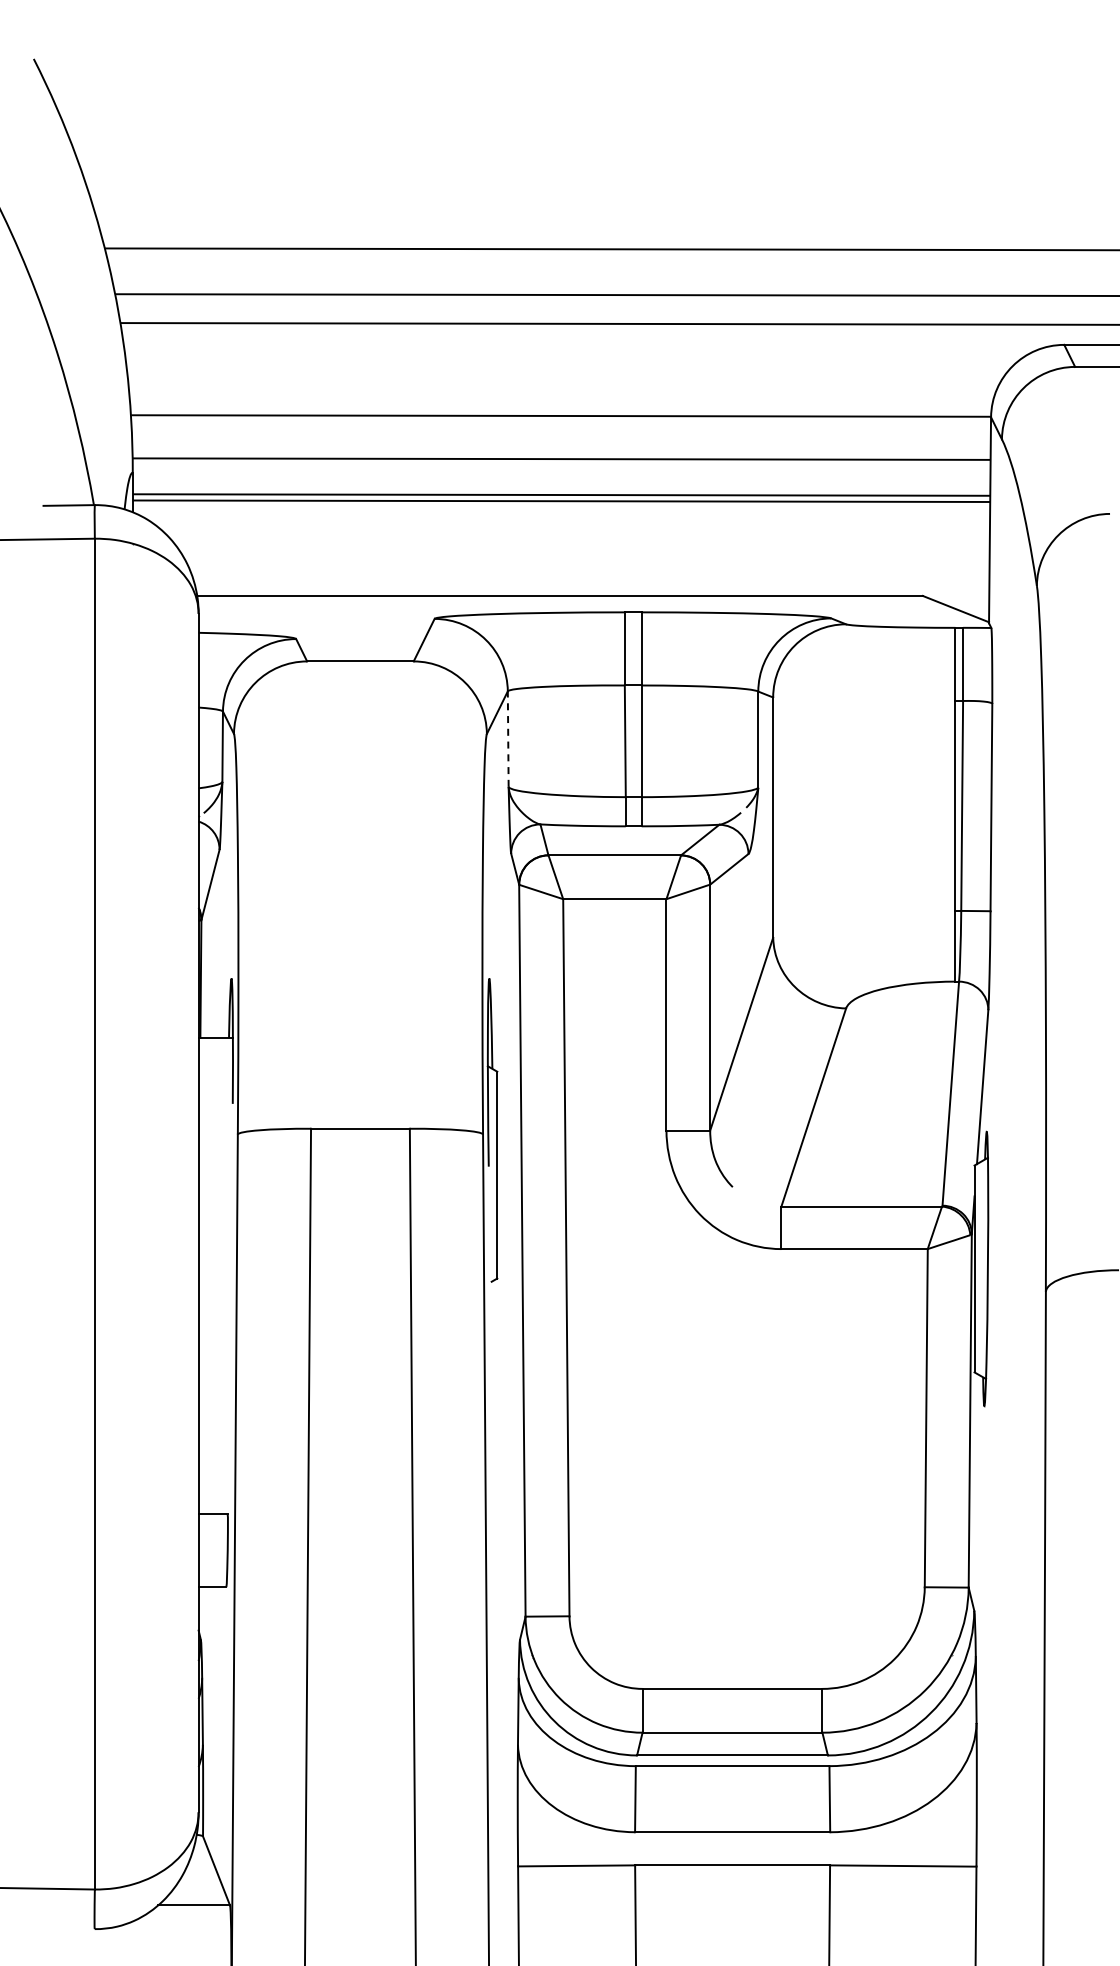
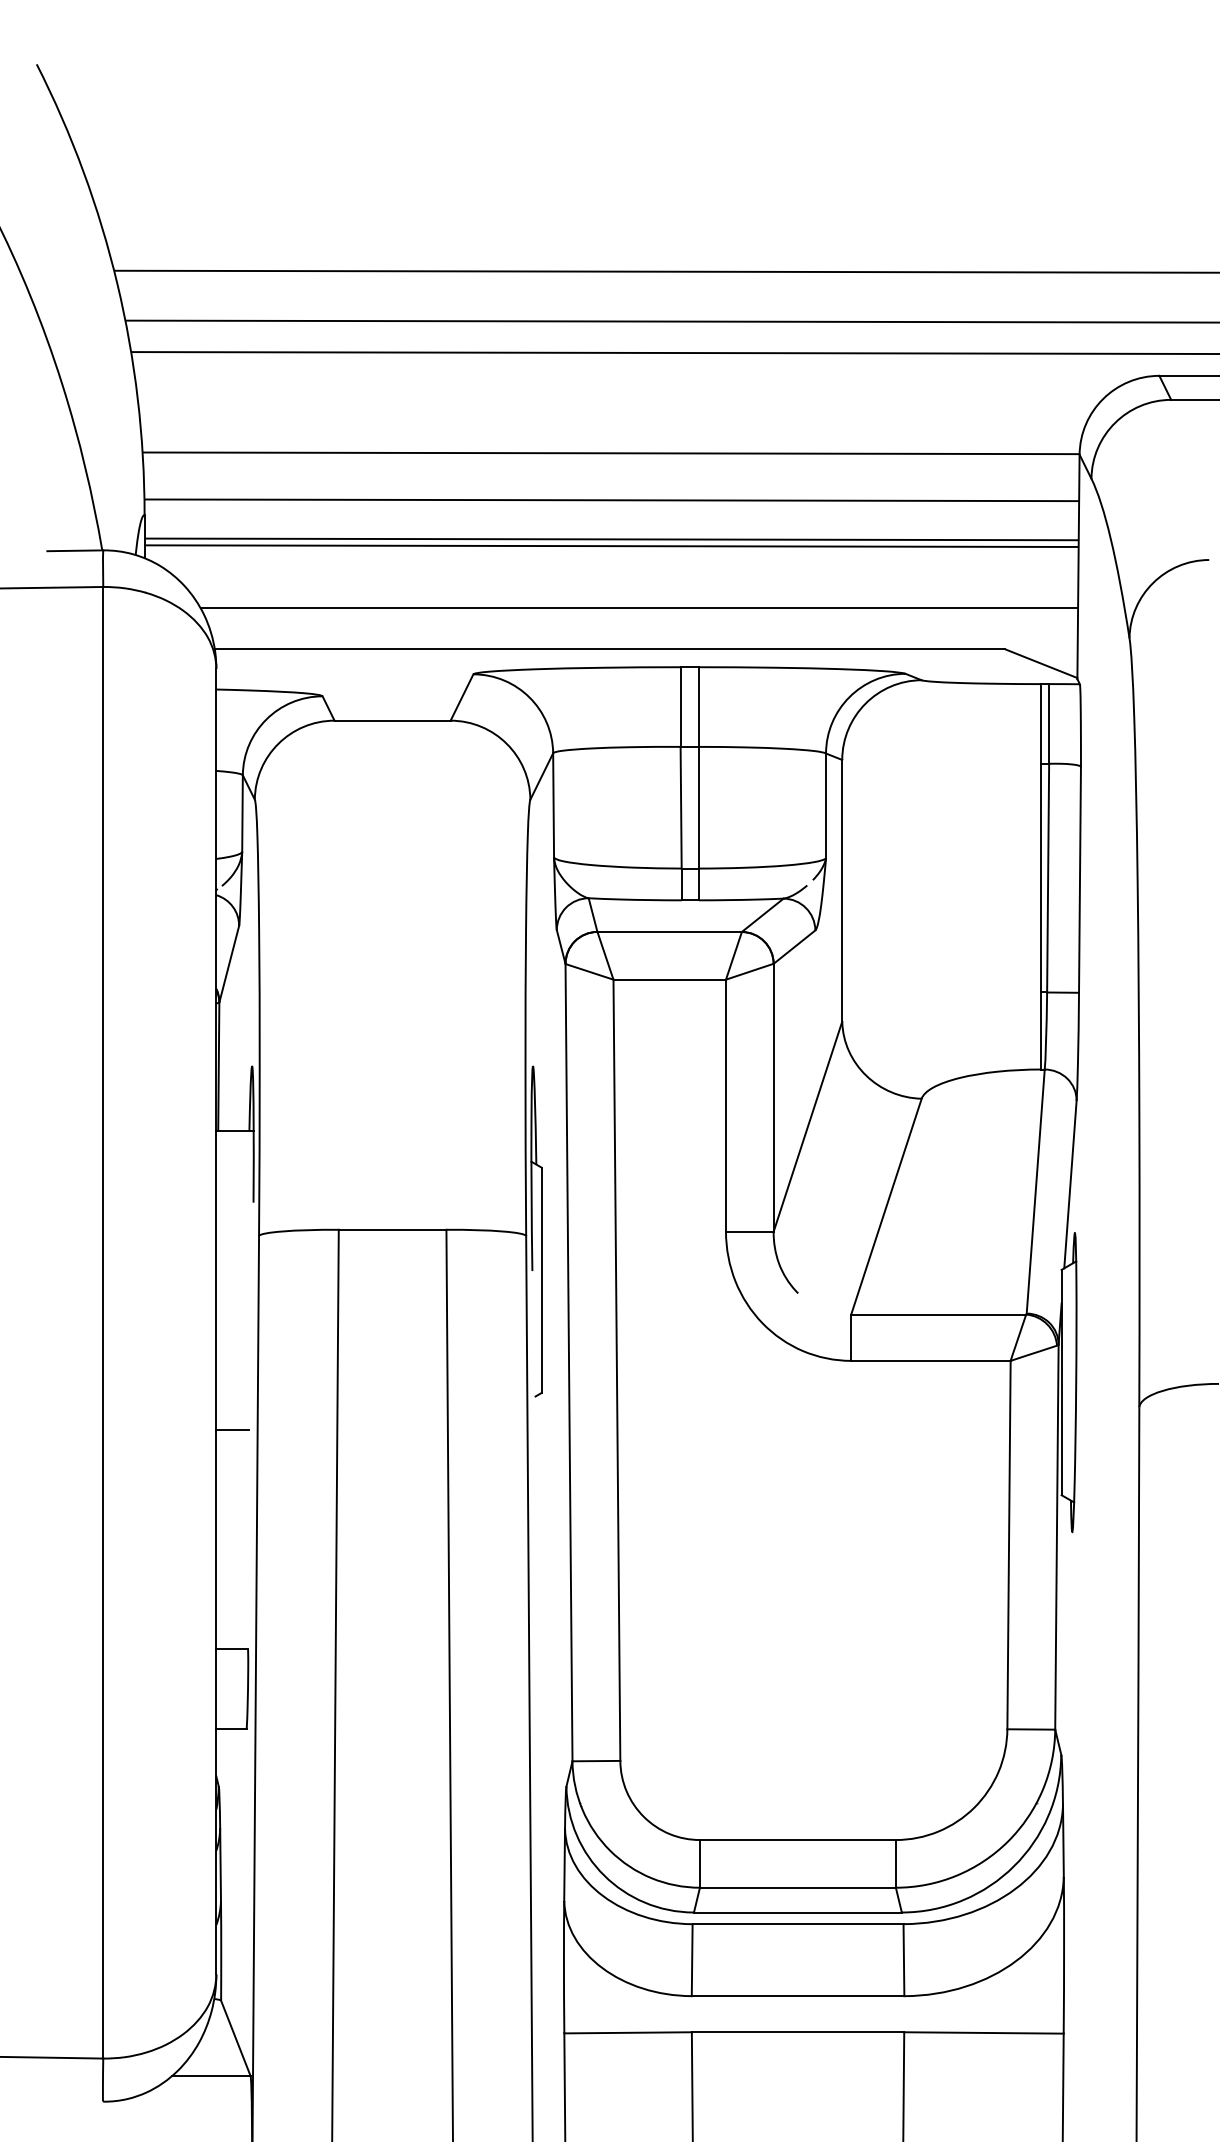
line: (586, 558) -> (638, 608), added
line: (508, 739) -> (553, 805), dashed -> solid
line: (213, 1312) -> (232, 1429), added

